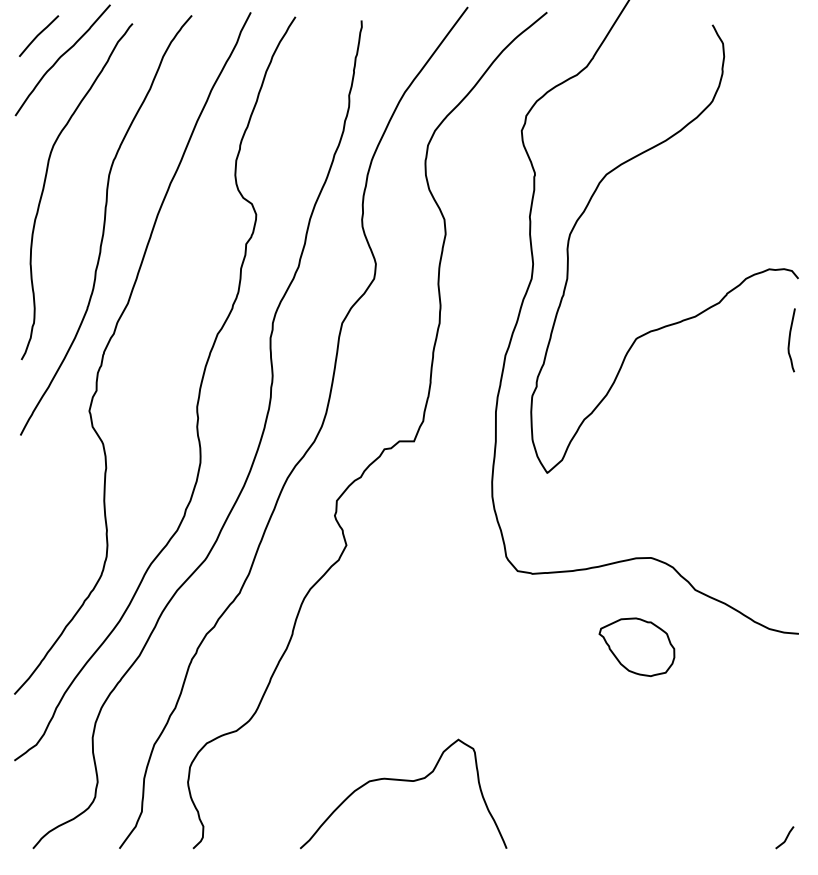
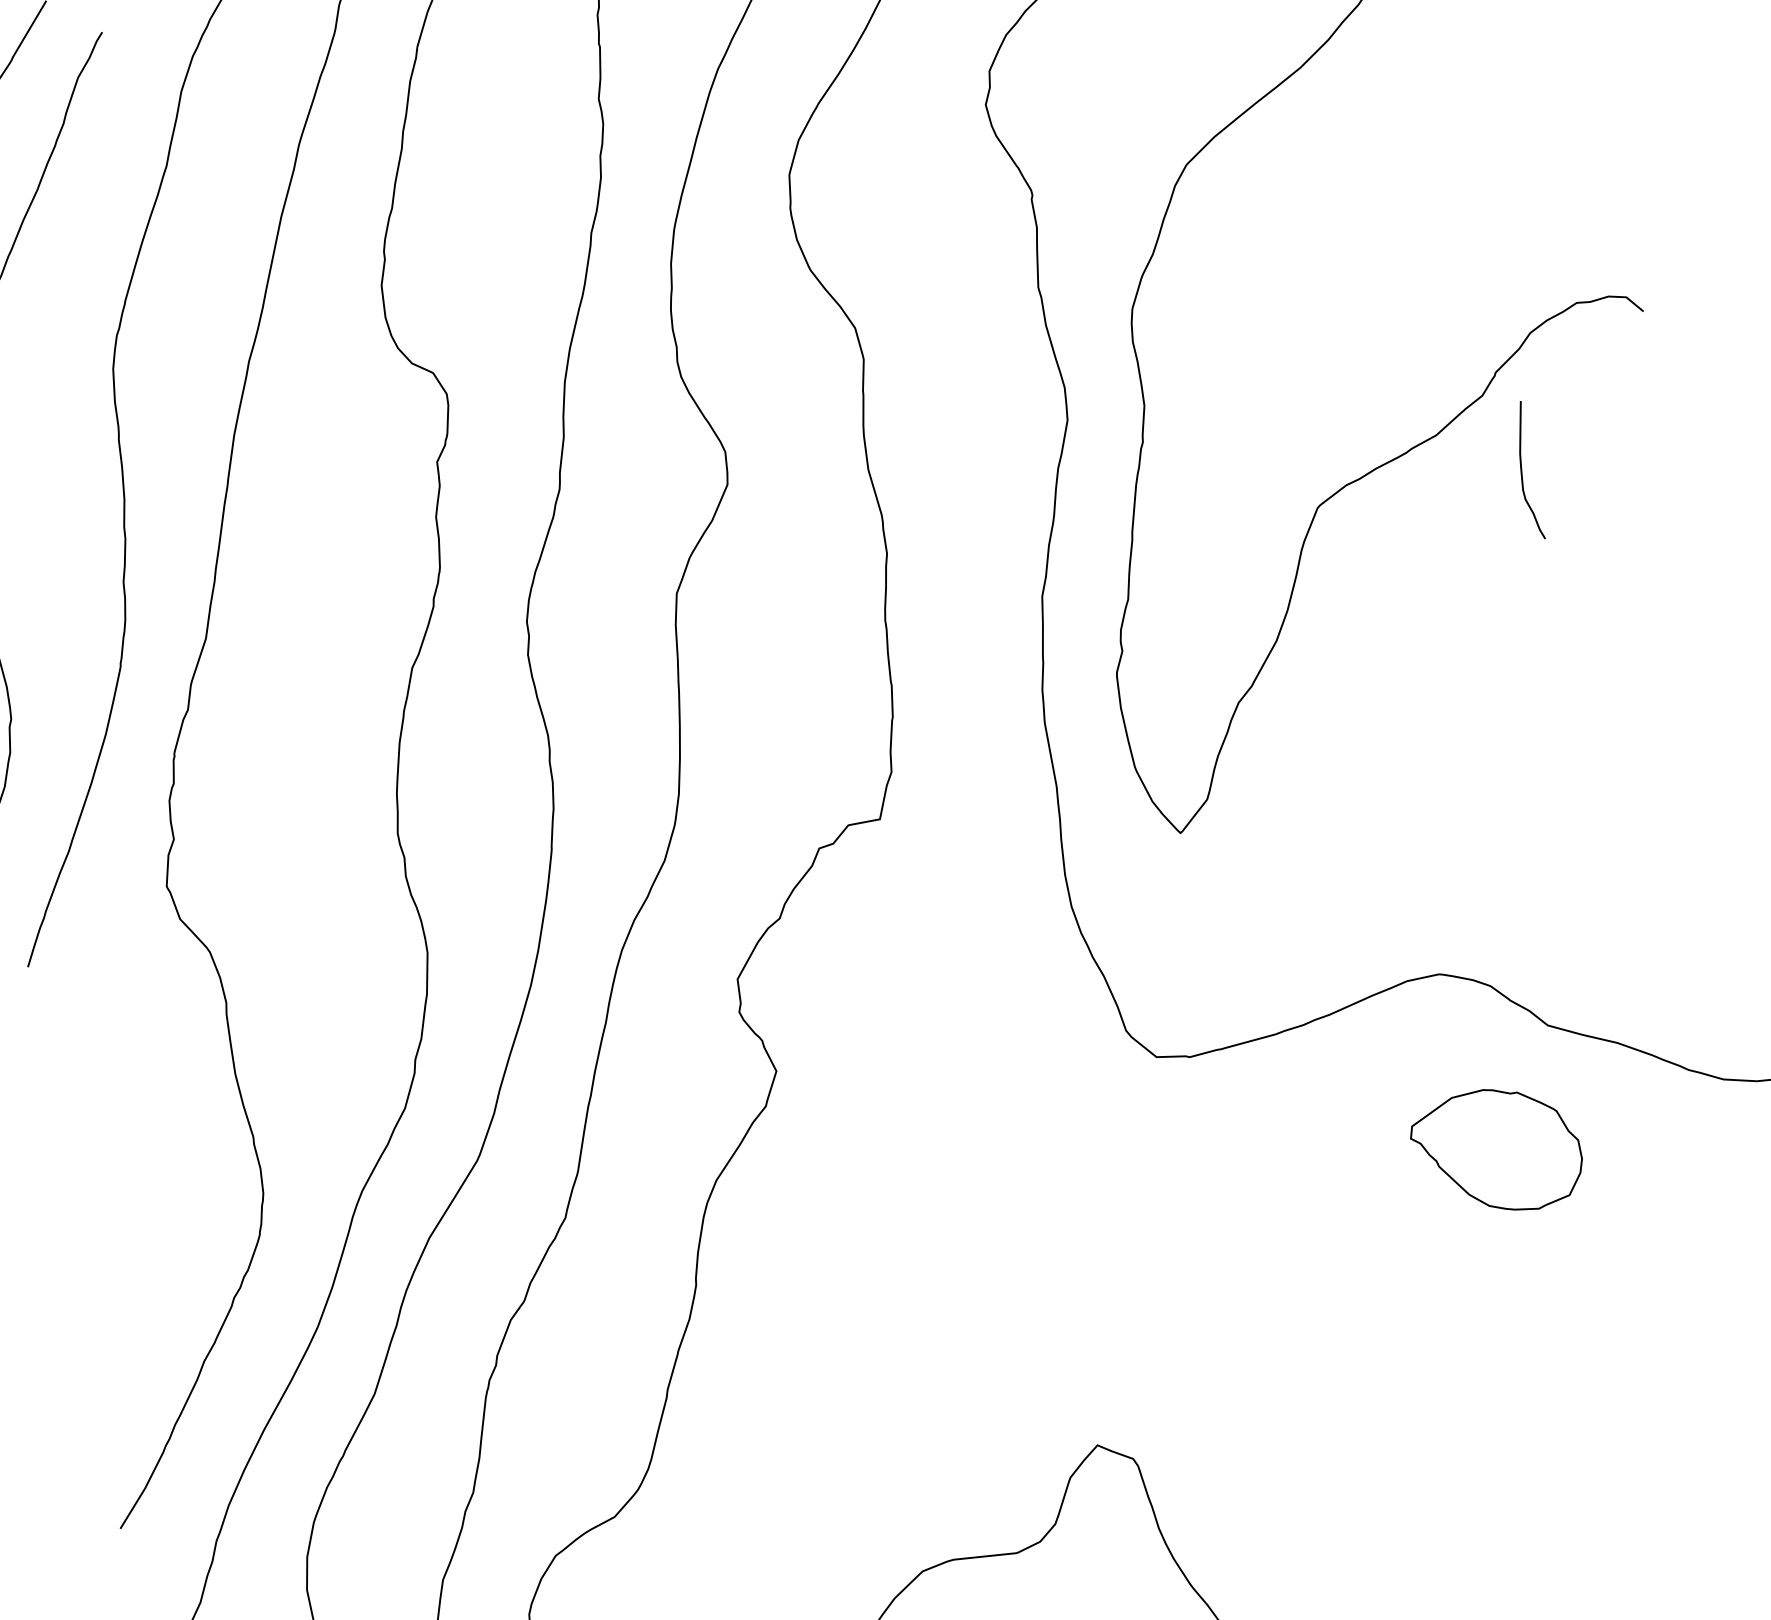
curve: (790, 340) -> (1524, 472), moved
part: (636, 647) -> (1496, 1152), moved

